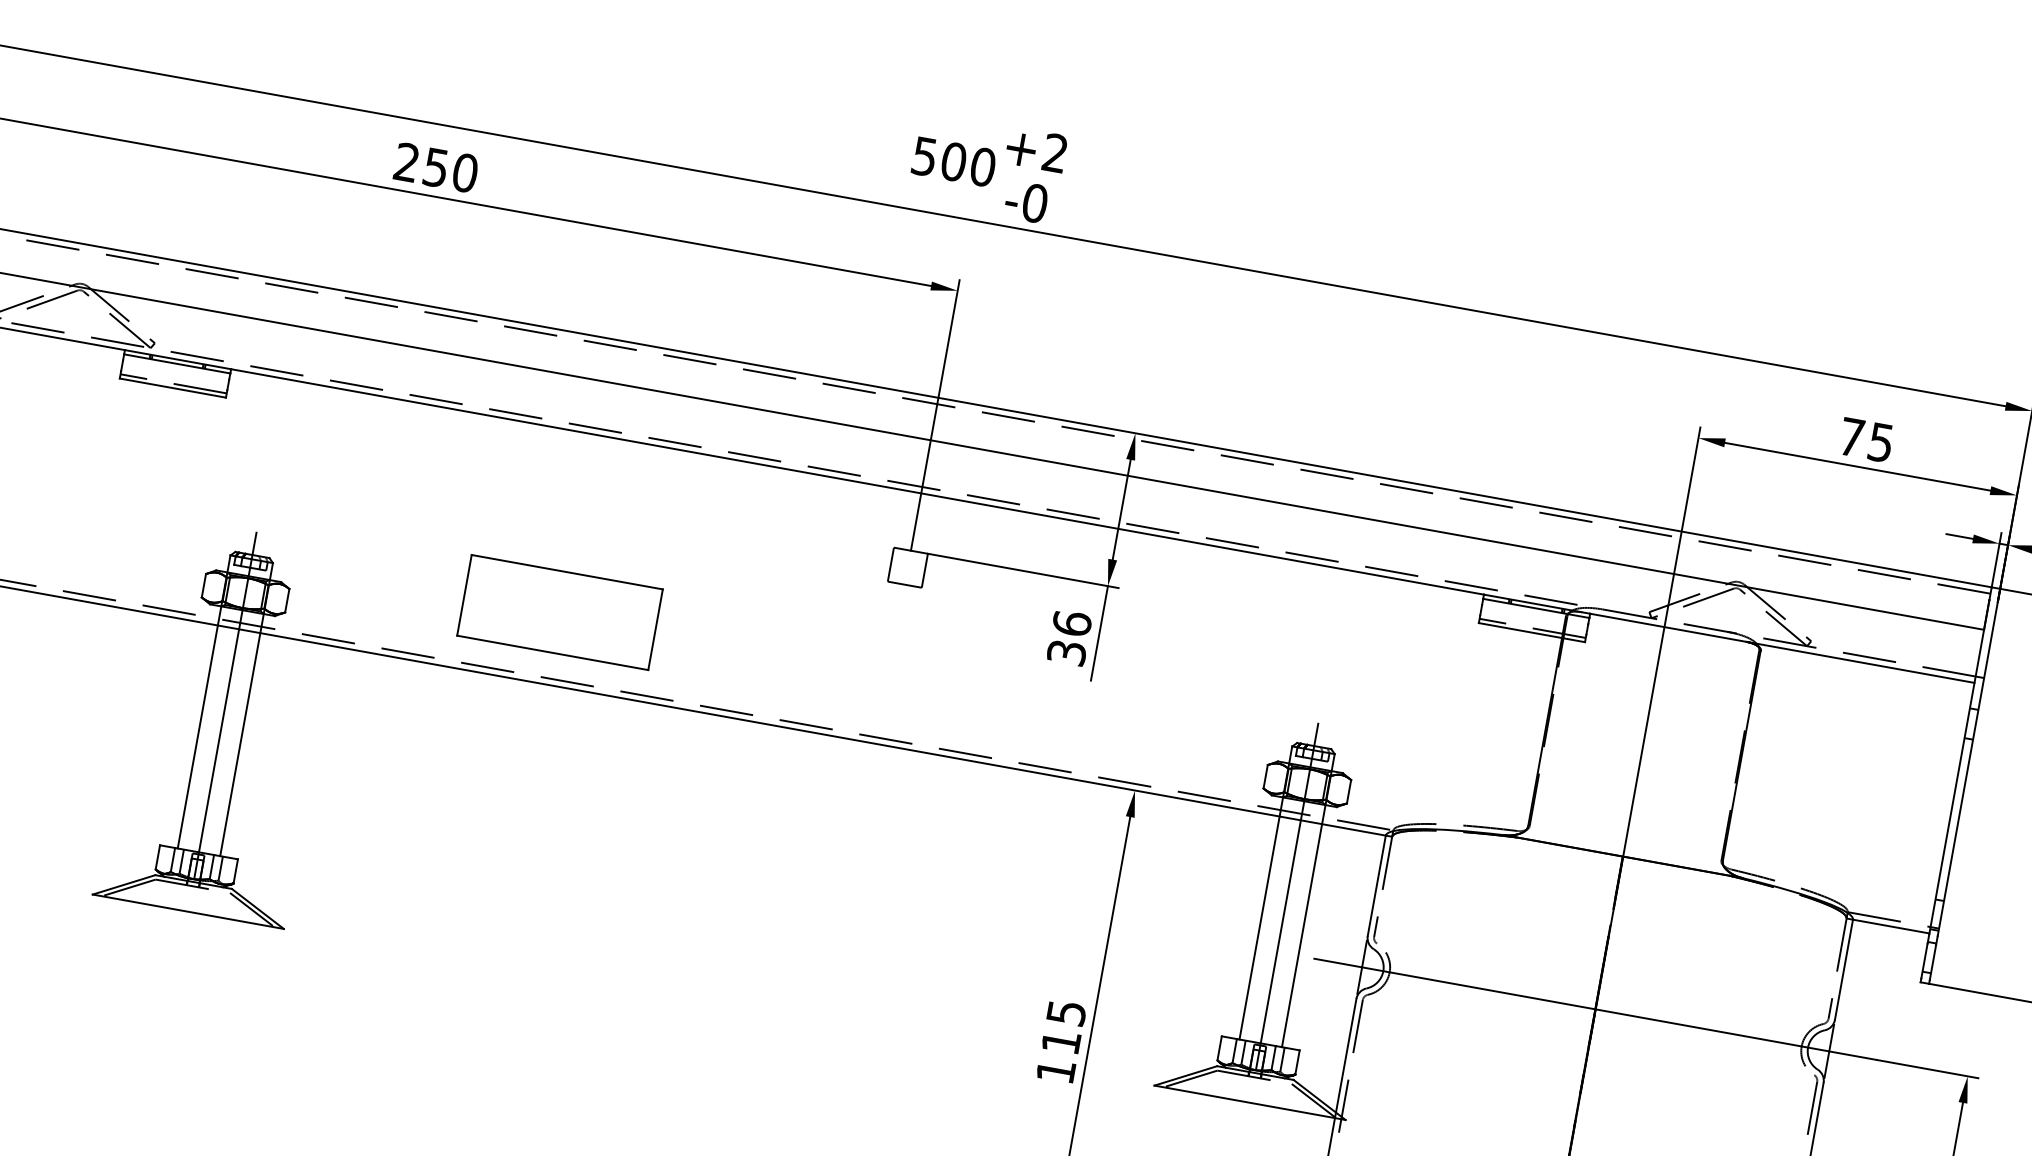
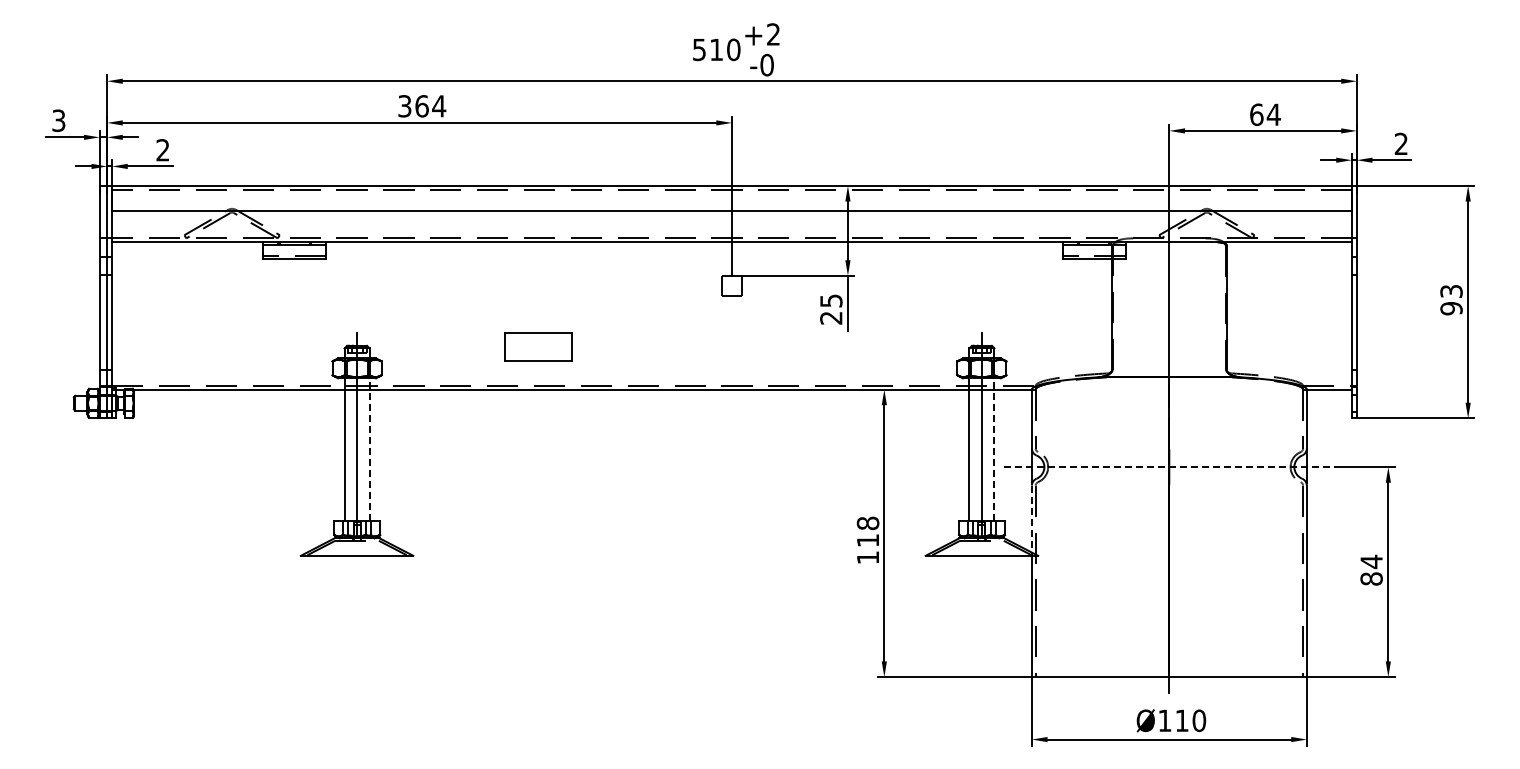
text: (953, 161) -> (716, 49), 500 -> 510
text: (436, 168) -> (422, 106), 250 -> 364
text: (1866, 439) -> (1265, 114), 75 -> 64
part: (560, 611) -> (538, 346), size x0.6
text: (1069, 638) -> (831, 309), 36 -> 25
line: (241, 734) -> (369, 449), solid -> dashed
line: (1303, 925) -> (994, 449), solid -> dashed
line: (1595, 1010) -> (1169, 467), solid -> dashed
text: (1065, 1012) -> (867, 523), 115 -> 118
line: (1345, 1056) -> (1031, 519), solid -> dashed

